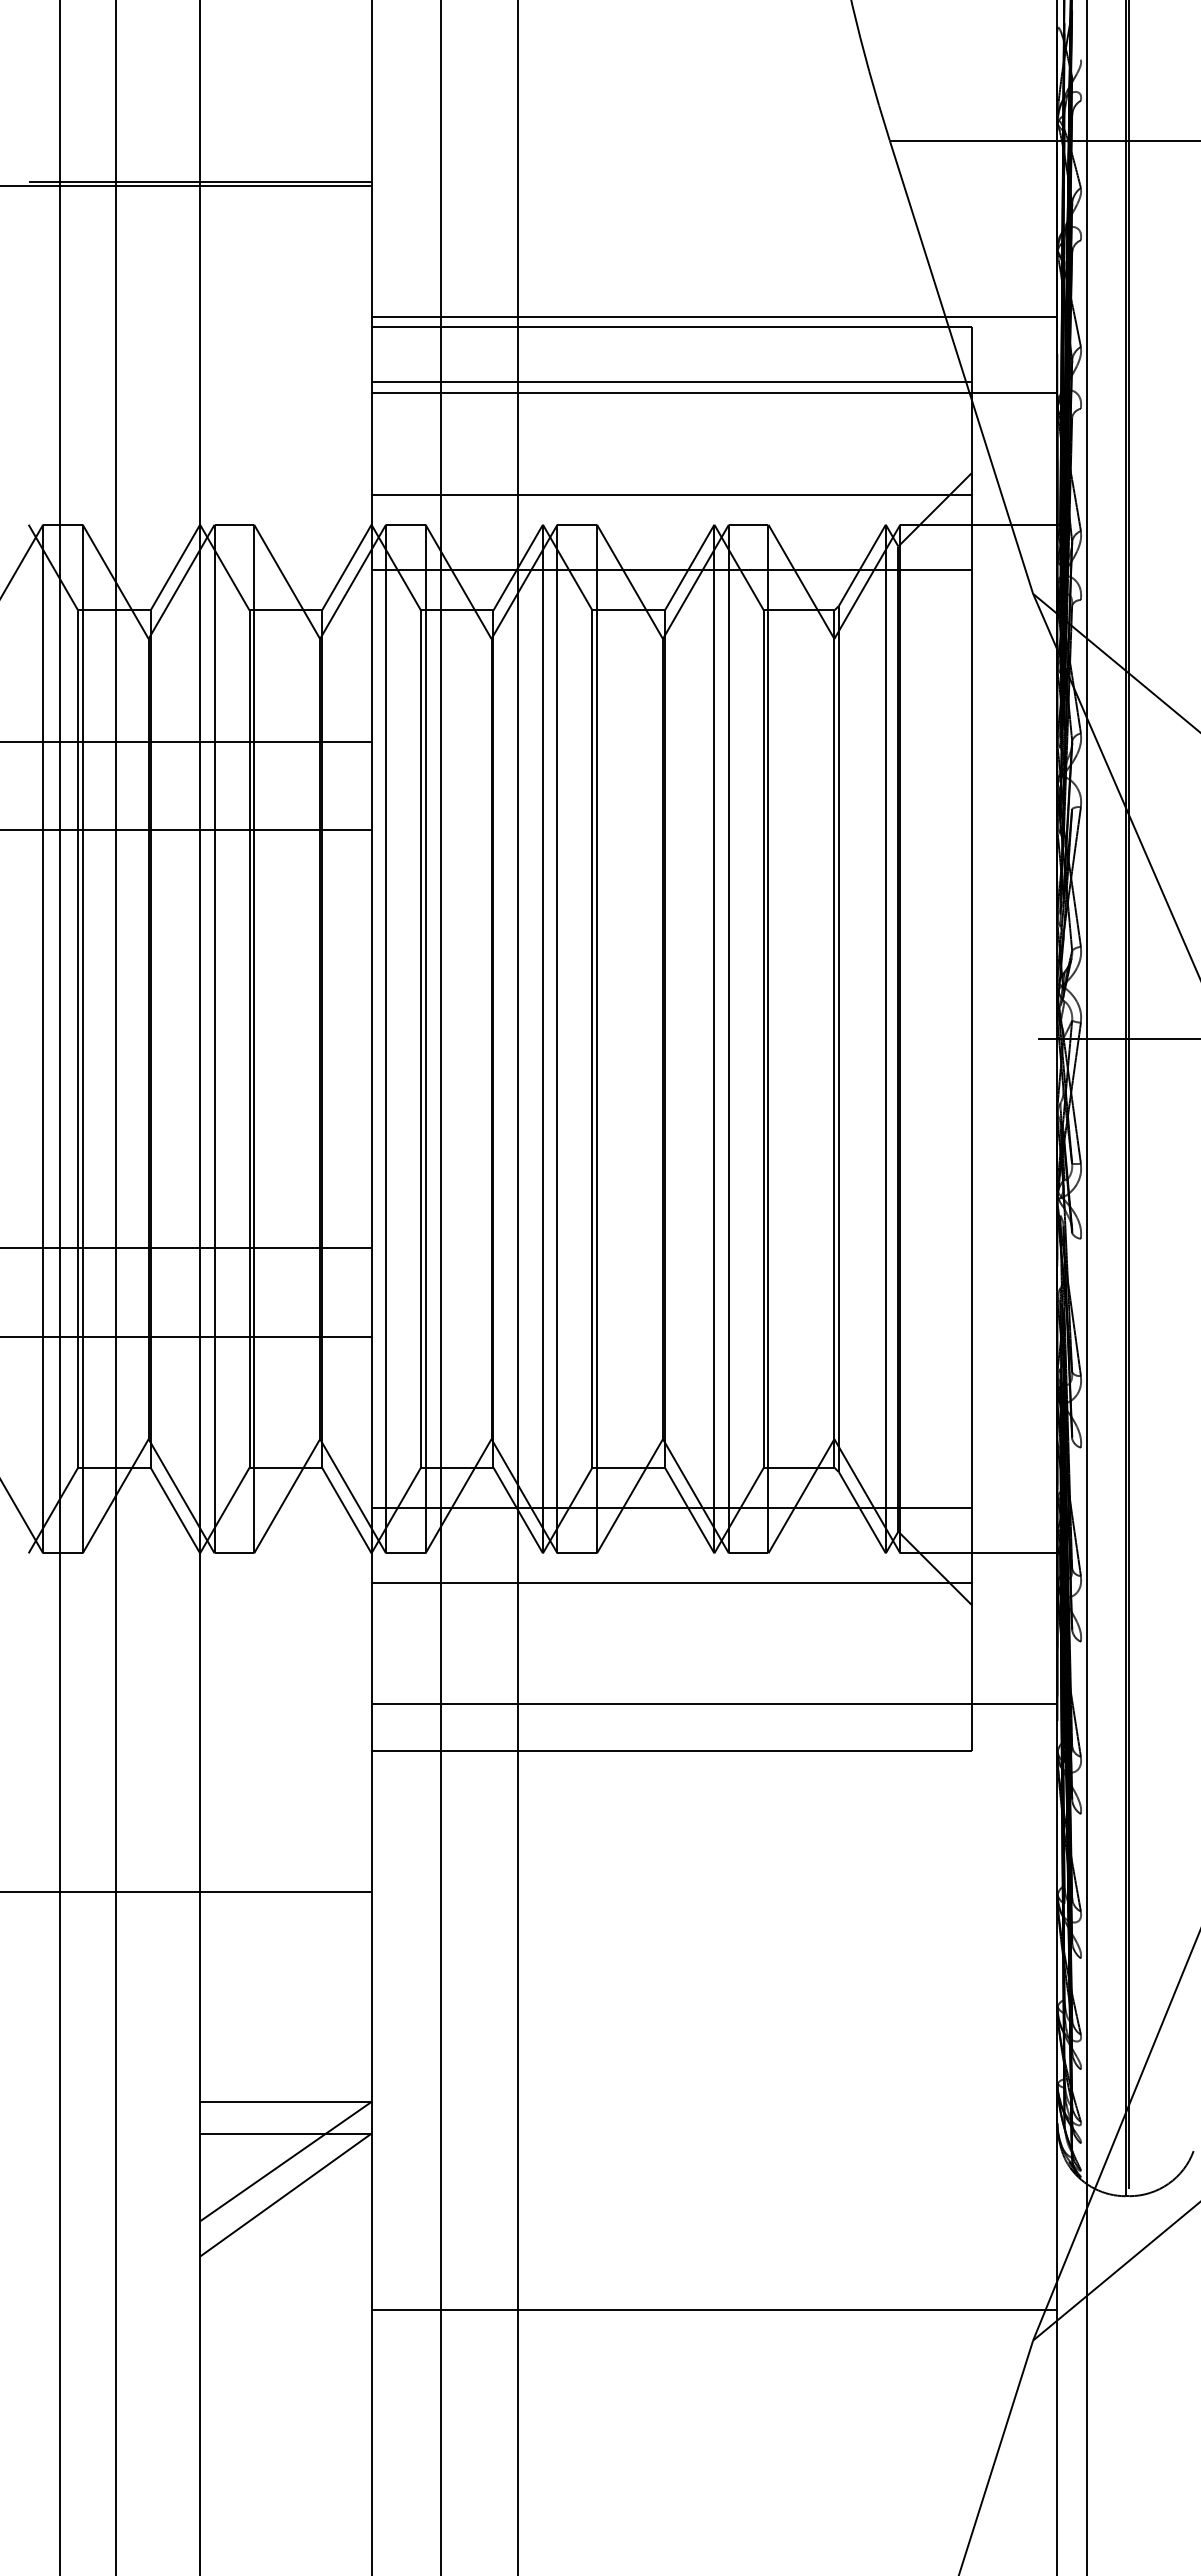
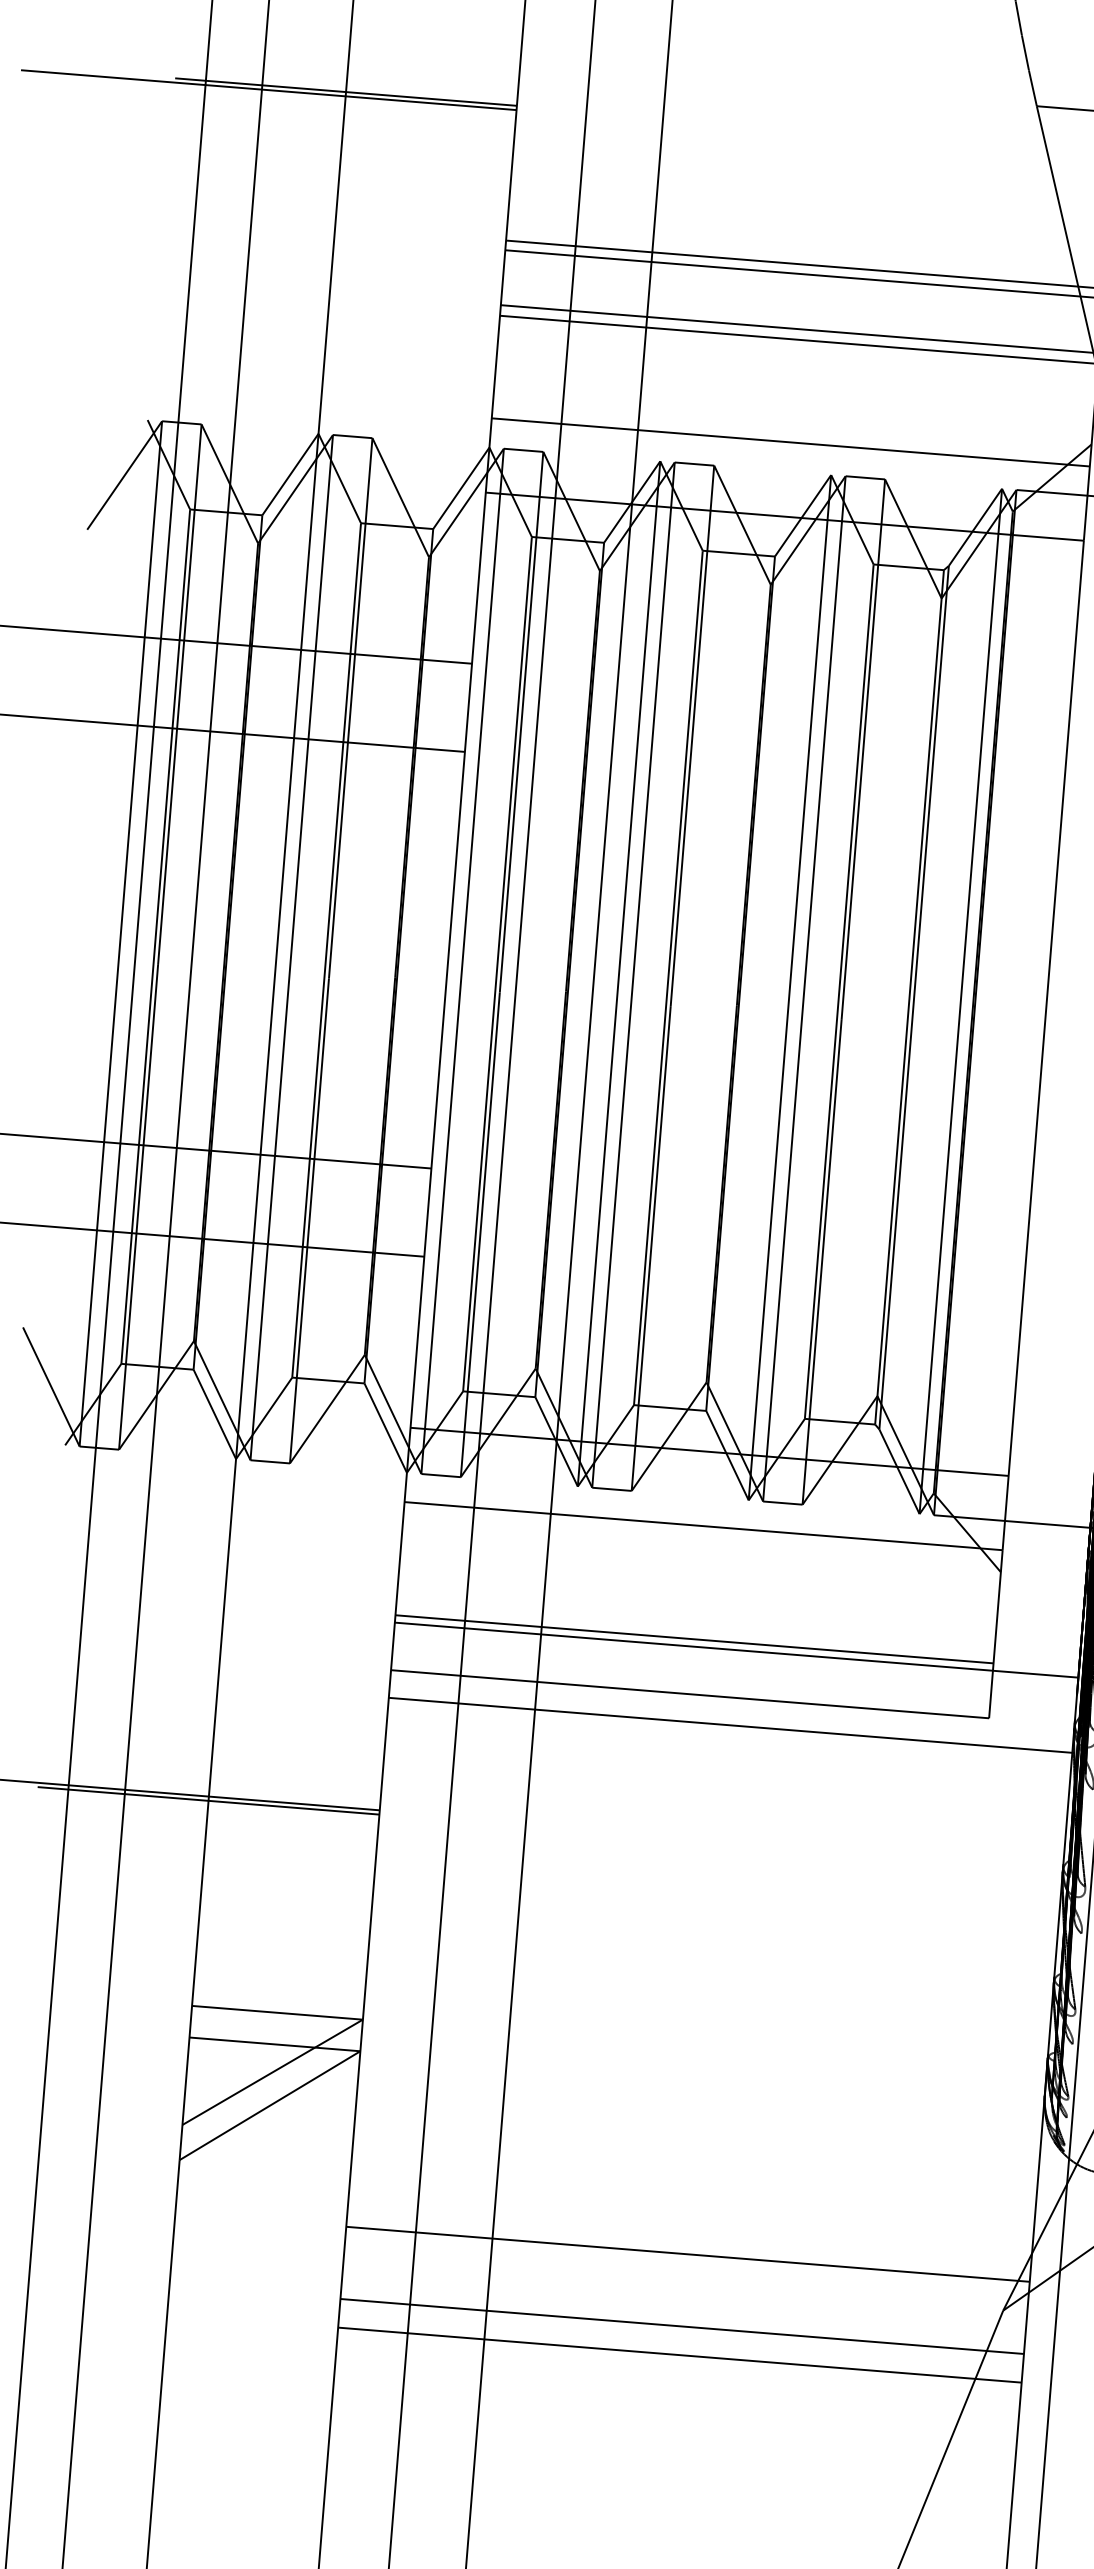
line: (671, 1696) -> (694, 1639), added
line: (714, 1779) -> (730, 1725), added
line: (199, 1896) -> (207, 1801), added
line: (714, 2382) -> (682, 2326), added
line: (714, 2410) -> (680, 2354), added

